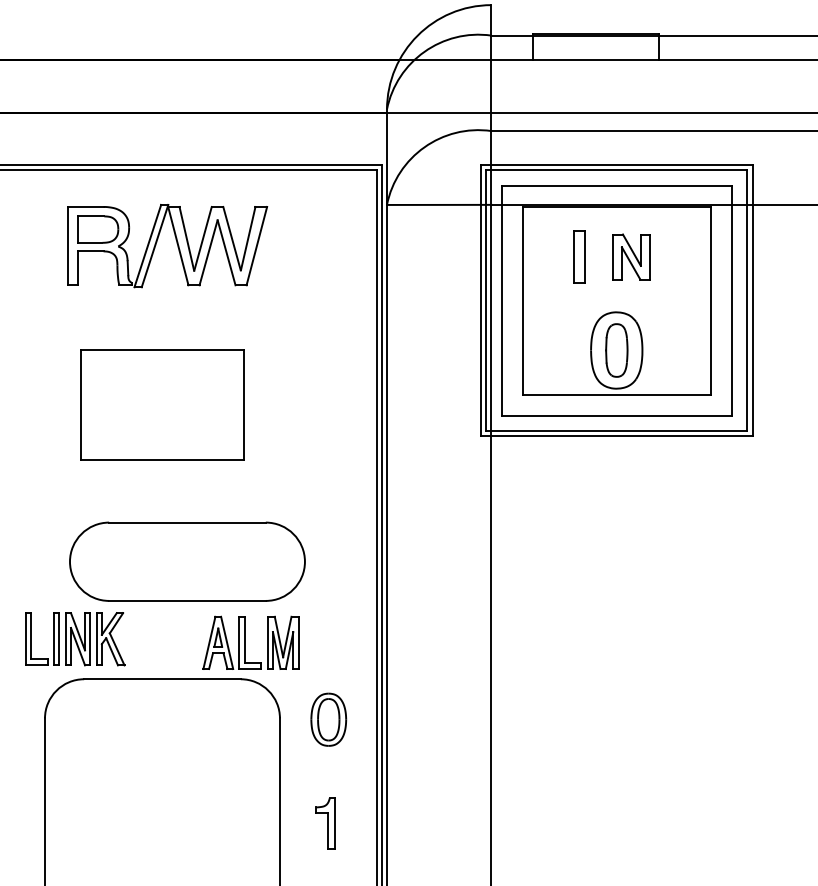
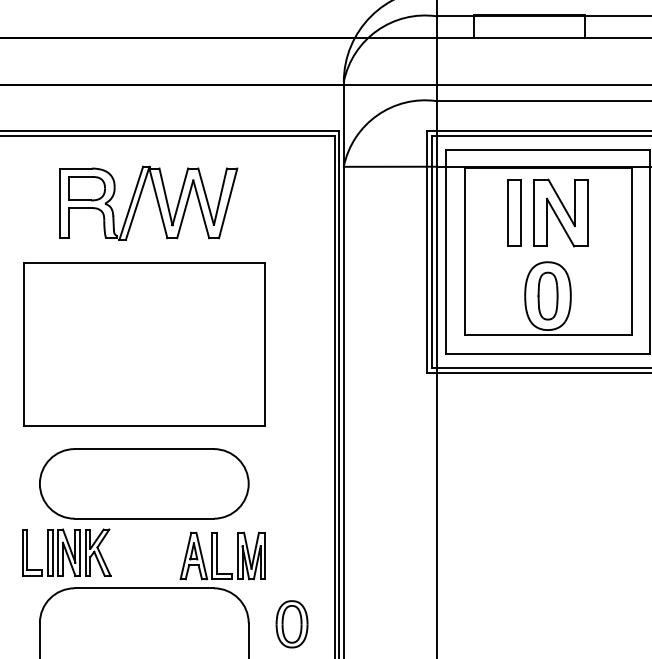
part: (631, 256) -> (561, 212), size x1.67
part: (578, 257) -> (514, 213), size x1.43
part: (162, 404) -> (144, 344), size x1.67
part: (187, 561) -> (144, 483), moved

